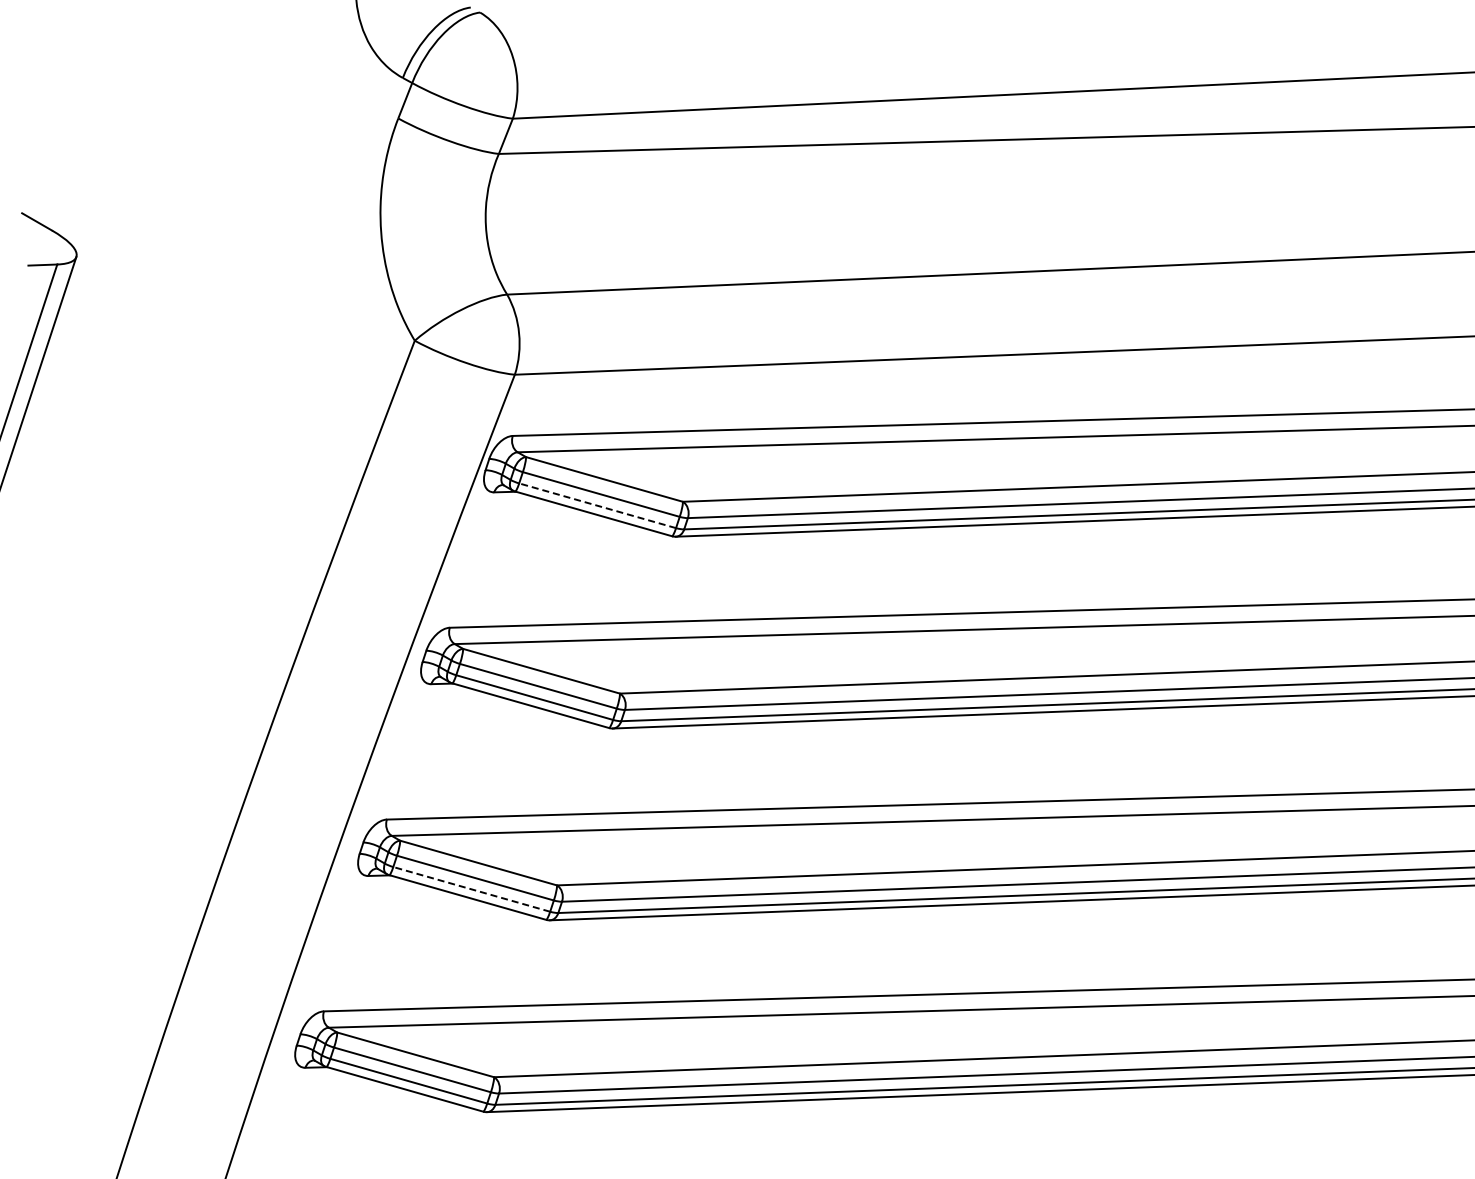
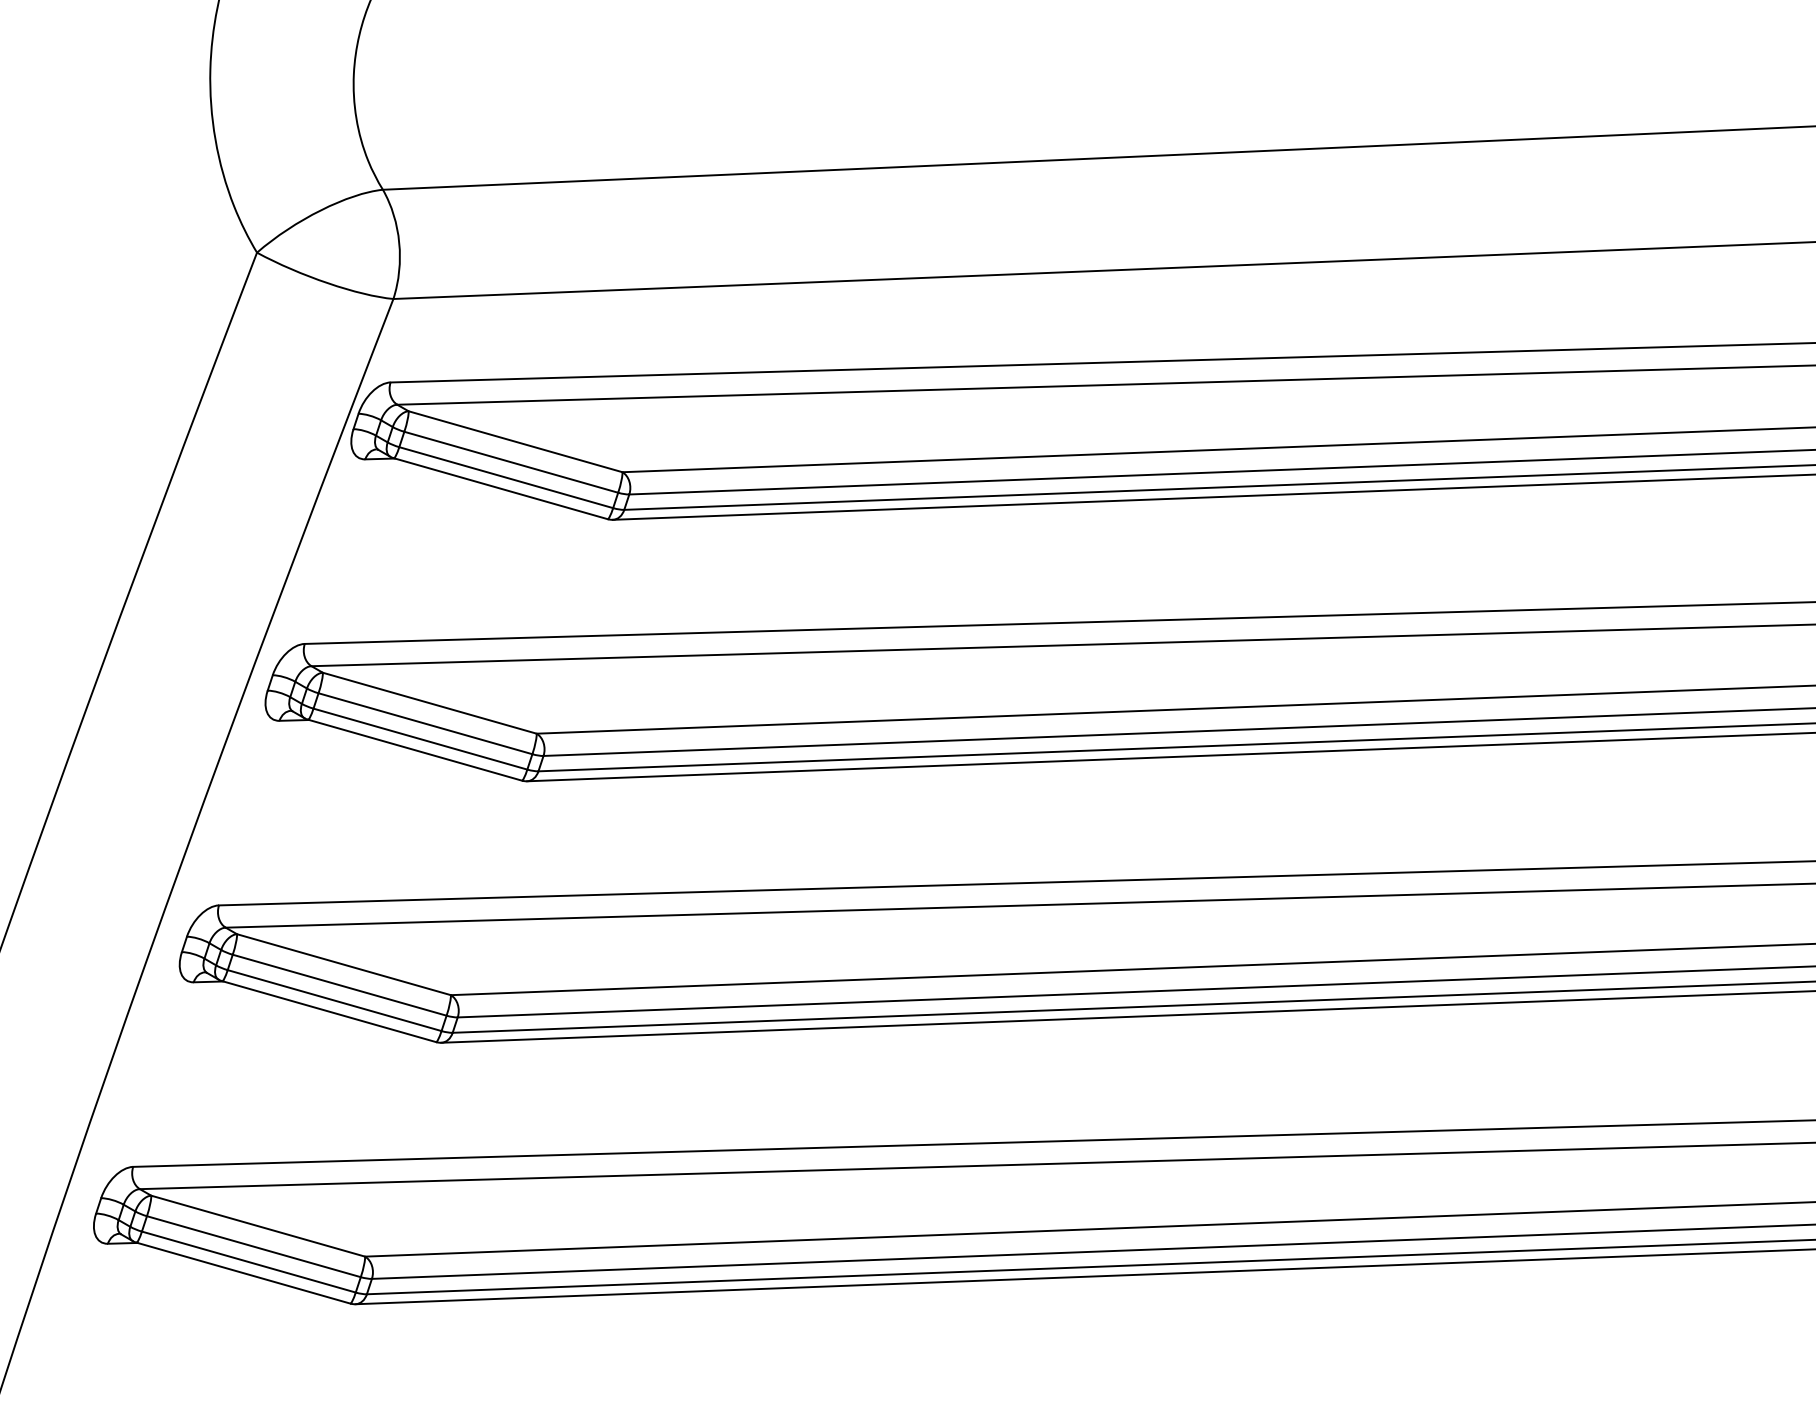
line: (597, 505) -> (506, 477), dashed -> solid
line: (471, 889) -> (334, 1000), dashed -> solid

